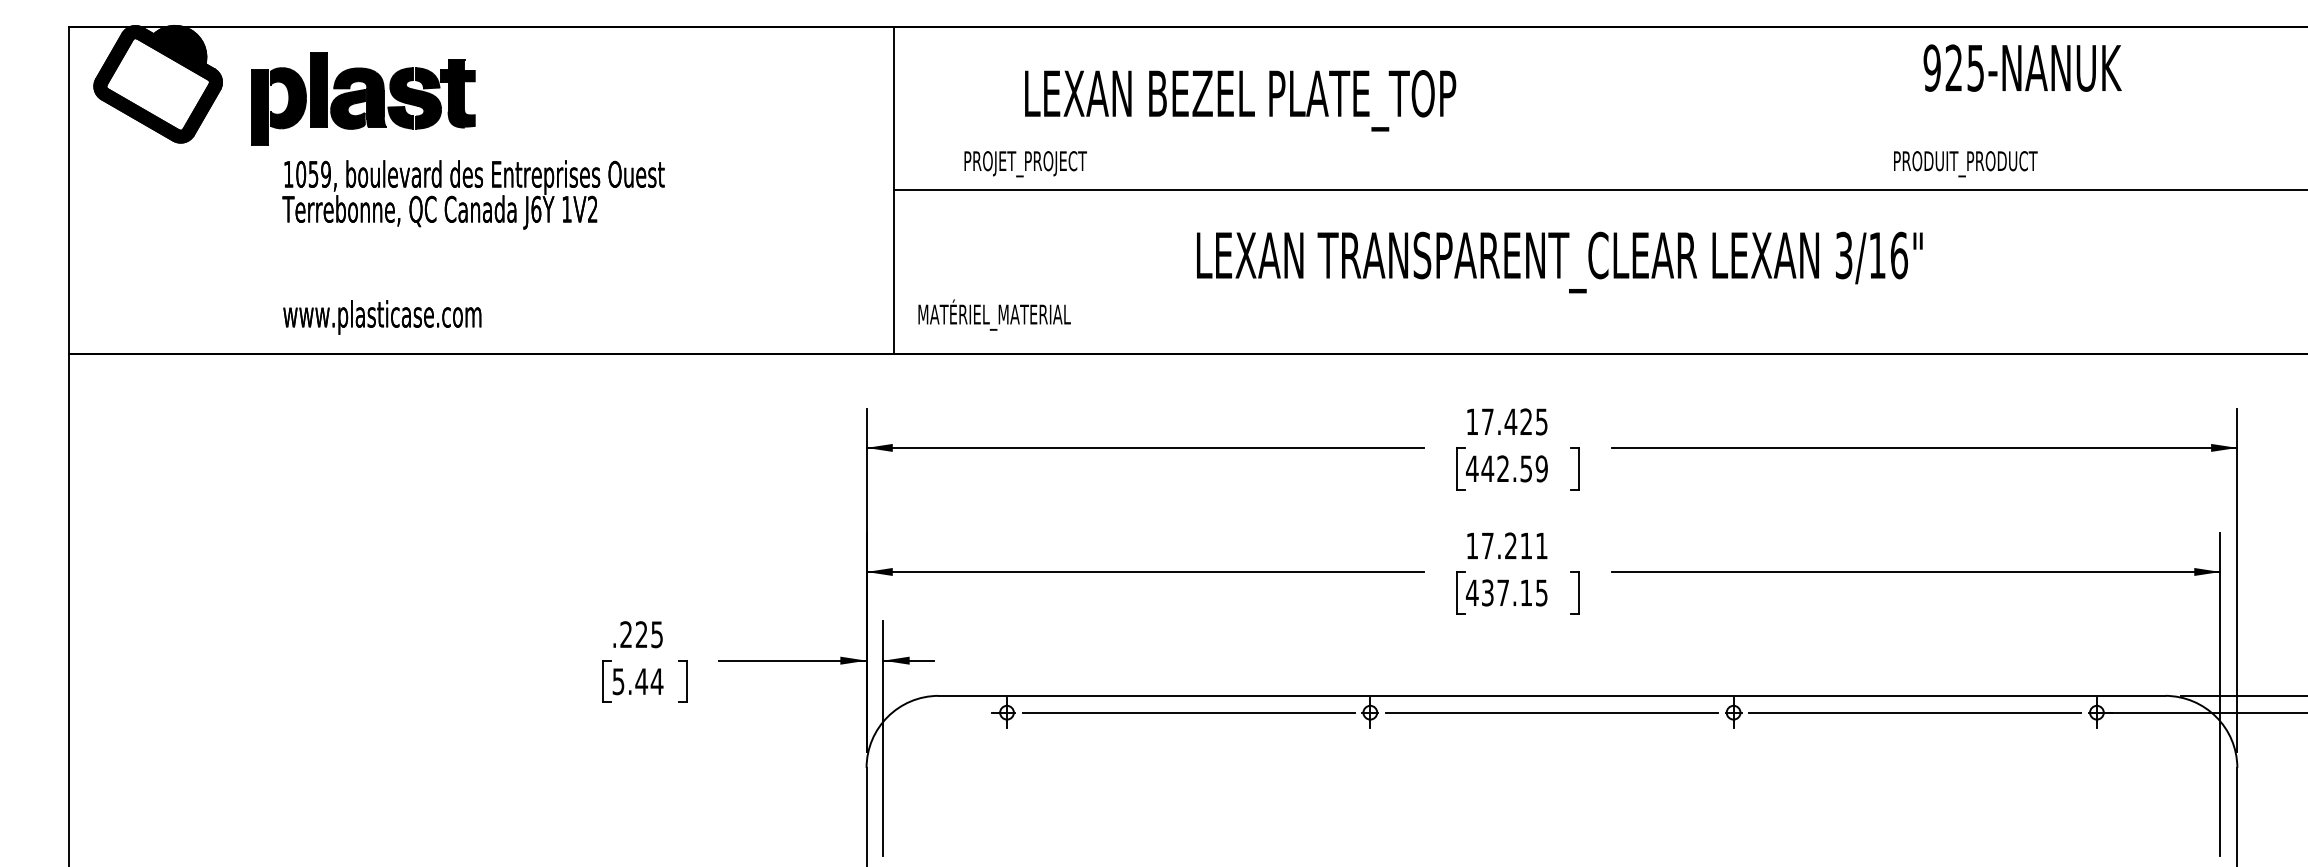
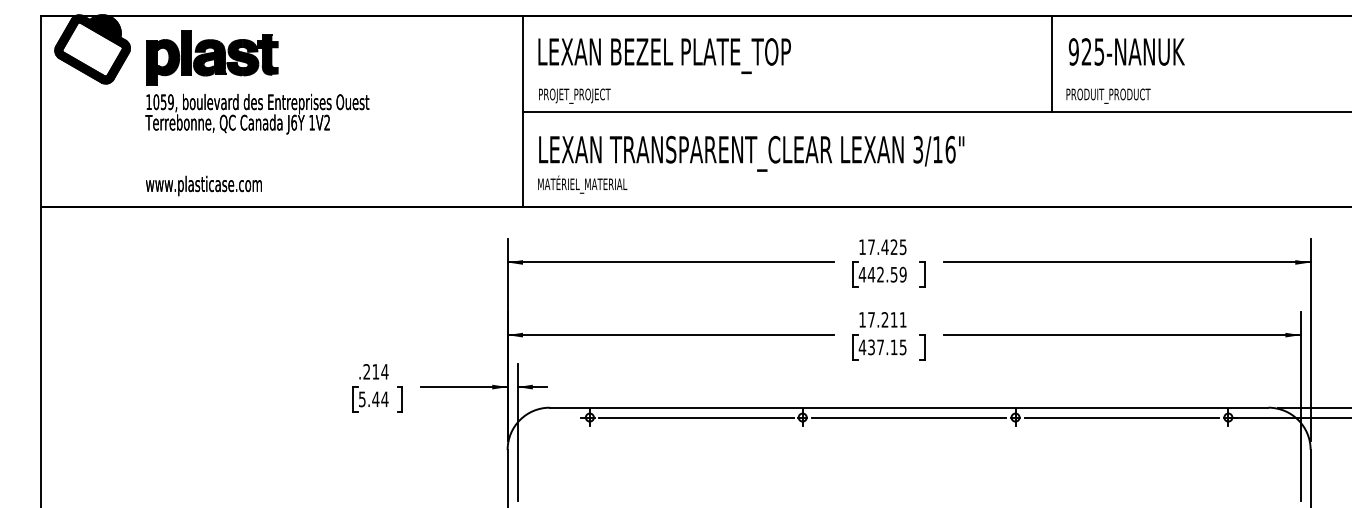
text: (2022, 67) -> (1126, 51), moved
text: (1240, 99) -> (664, 55), moved
line: (1794, 108) -> (1051, 63), added
text: (1025, 162) -> (574, 95), moved
text: (1965, 162) -> (1108, 95), moved
text: (473, 246) -> (257, 144), moved
text: (1559, 261) -> (751, 153), moved
text: (649, 634) -> (380, 371), .225 -> .214

